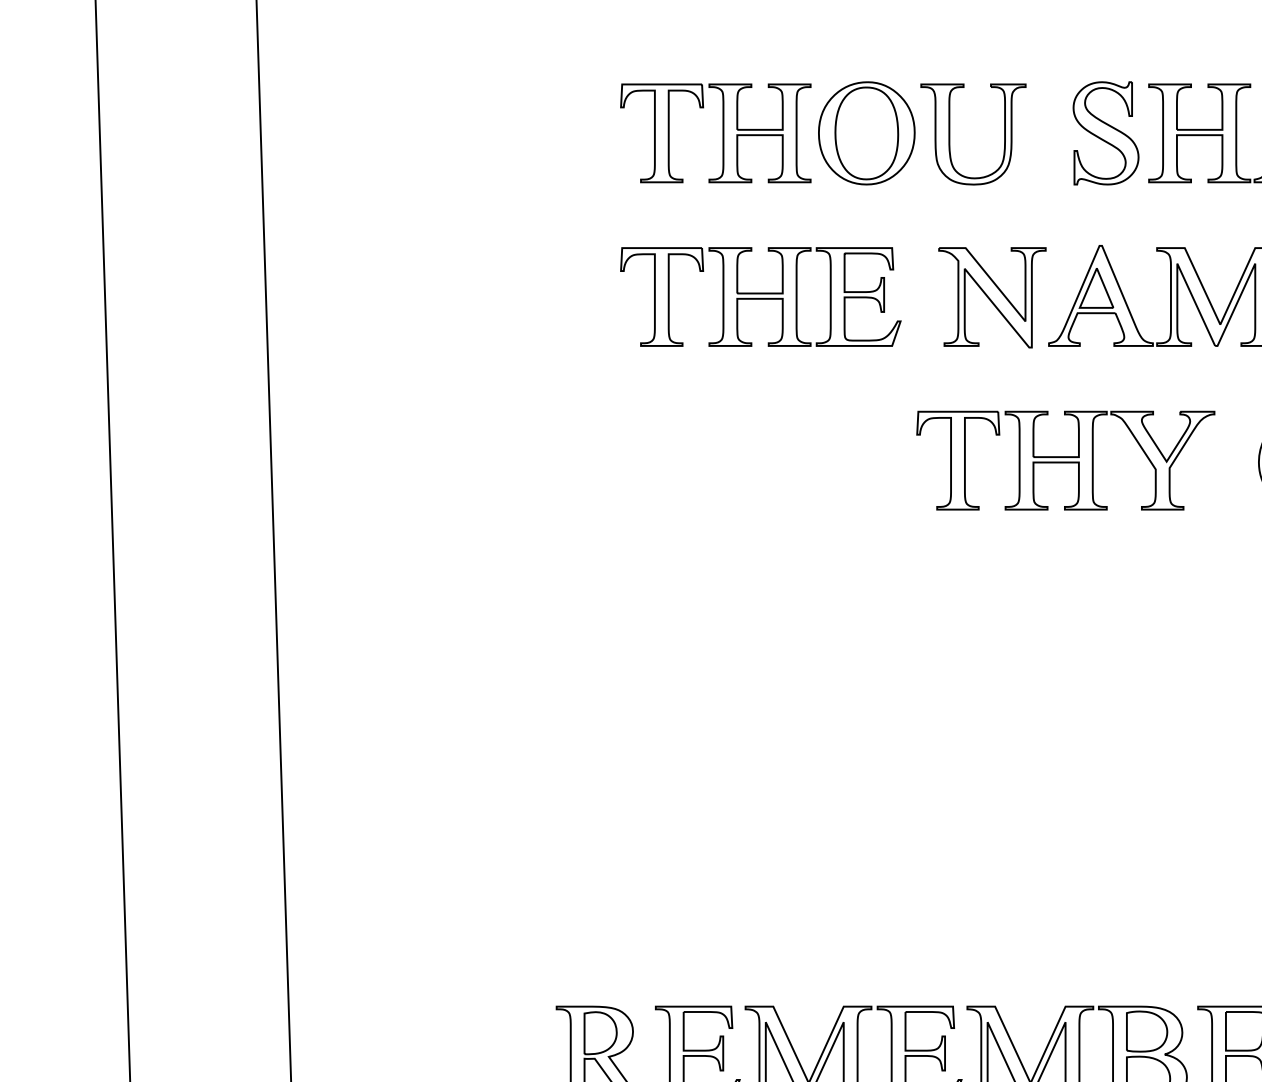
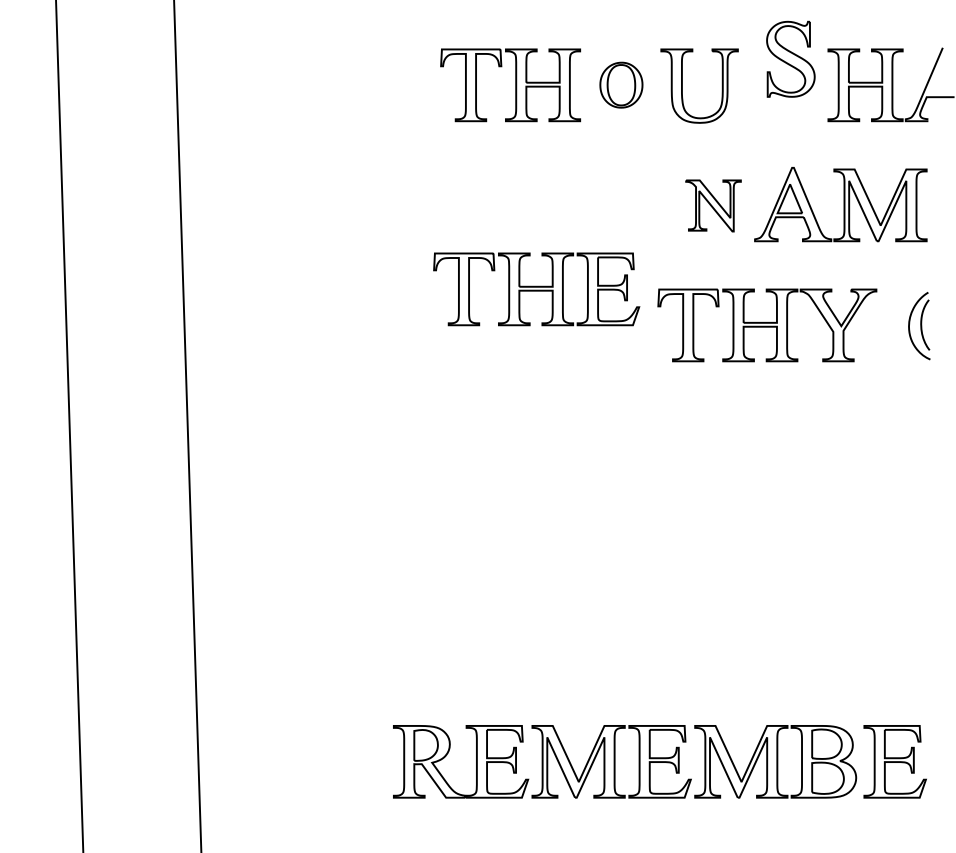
part: (866, 132) -> (621, 84), size x0.6
part: (1105, 132) -> (790, 58), moved
part: (760, 297) -> (536, 289), moved
part: (992, 297) -> (713, 205), size x0.7

